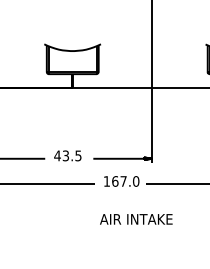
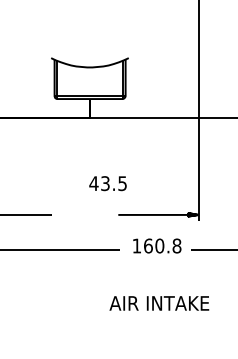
text: (67, 155) -> (107, 183), moved
text: (129, 181) -> (167, 246), 167.0 -> 160.8
text: (136, 219) -> (159, 303), moved

